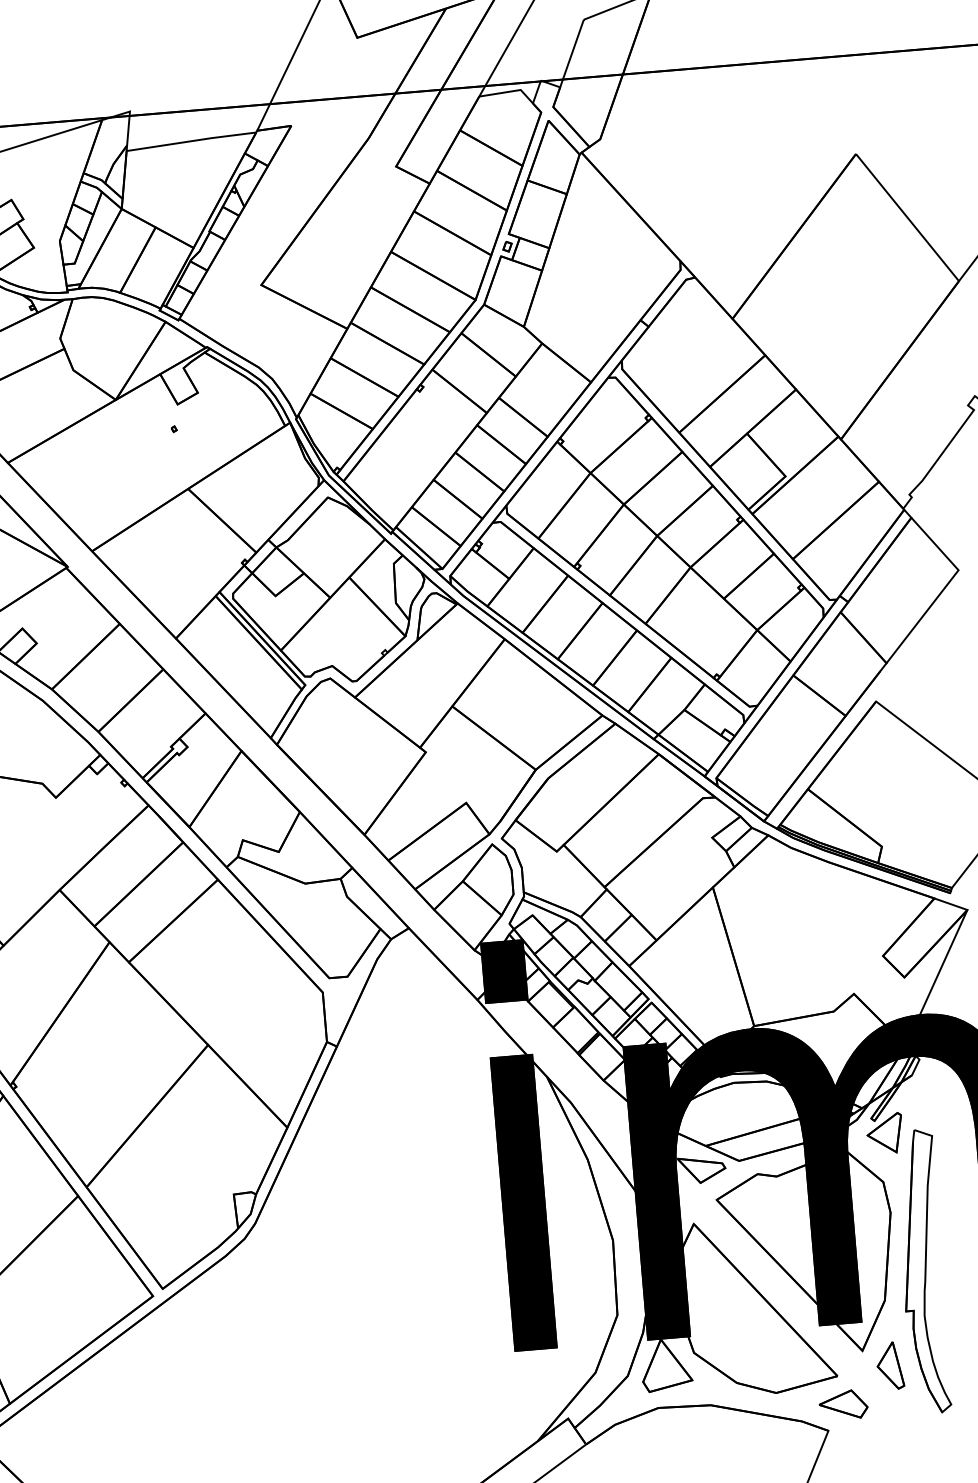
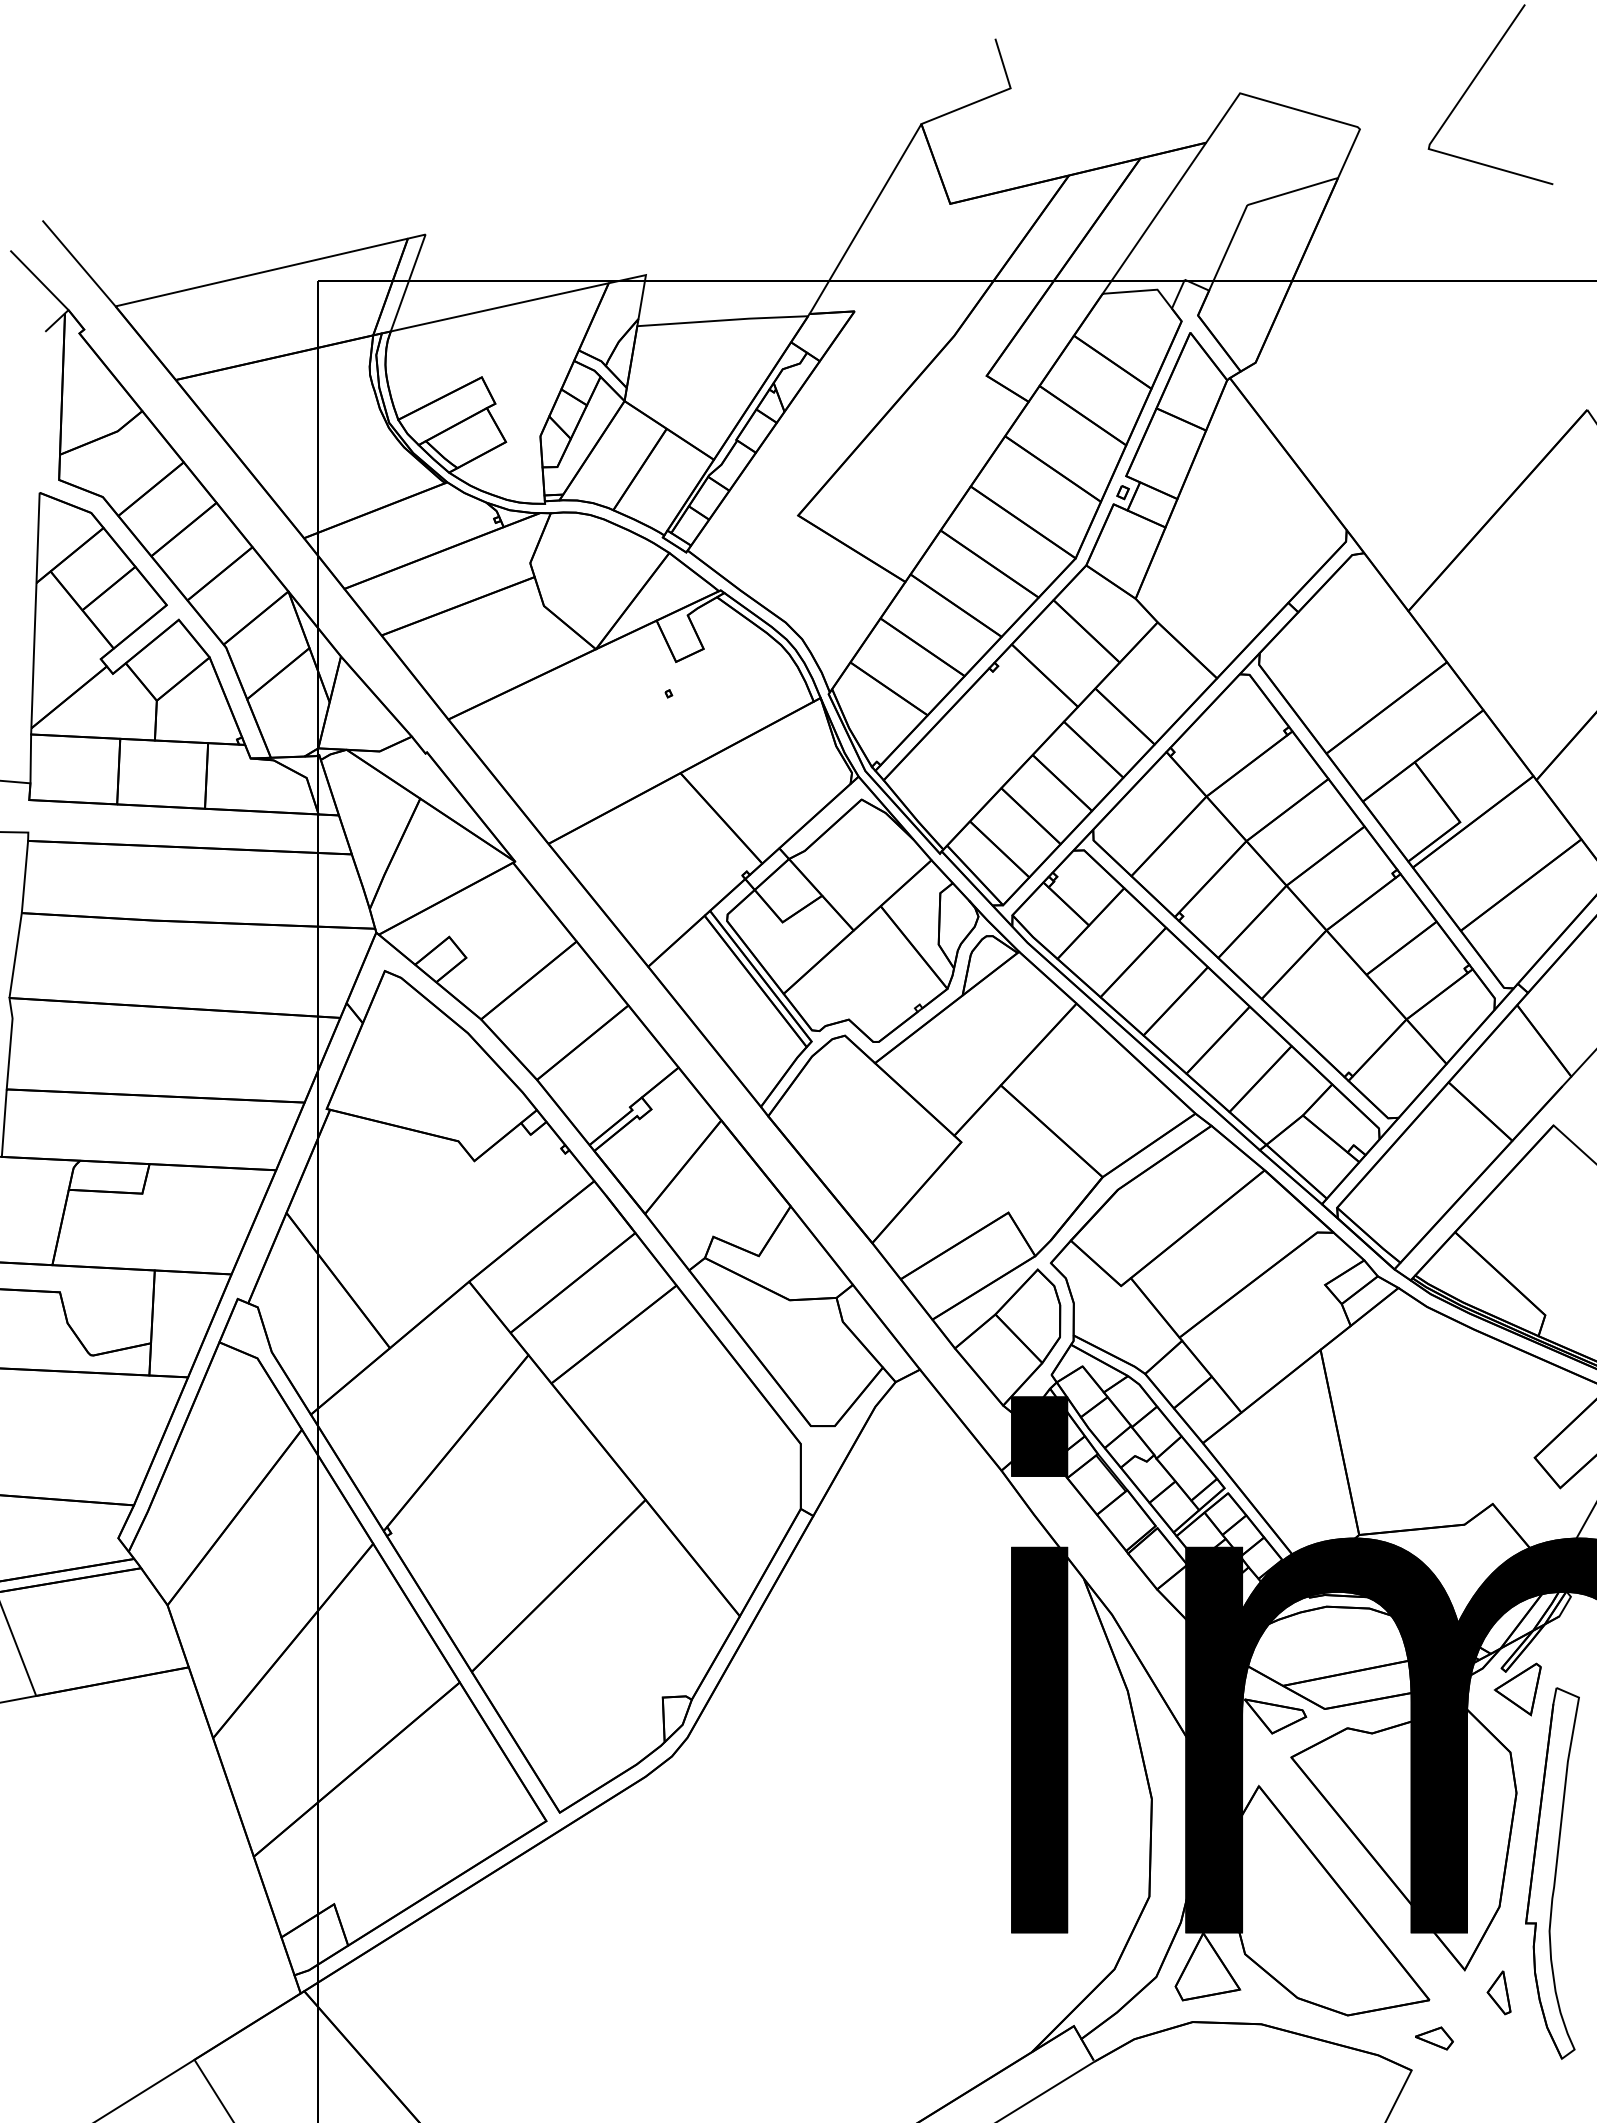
part: (889, 1365) -> (1498, 1992), size x0.7
part: (843, 1405) -> (1434, 2038), size x0.6

